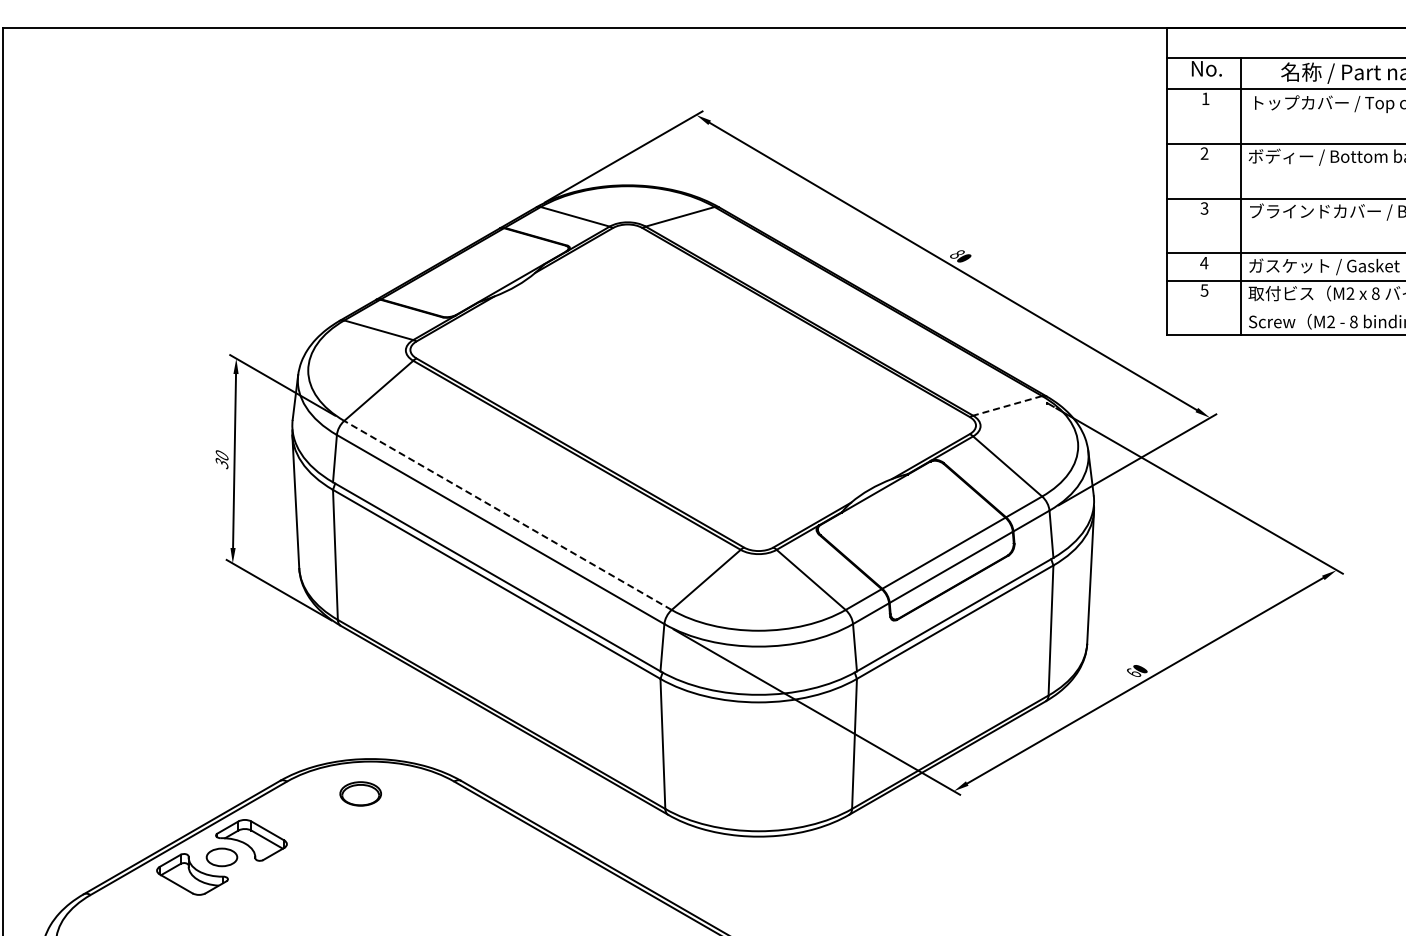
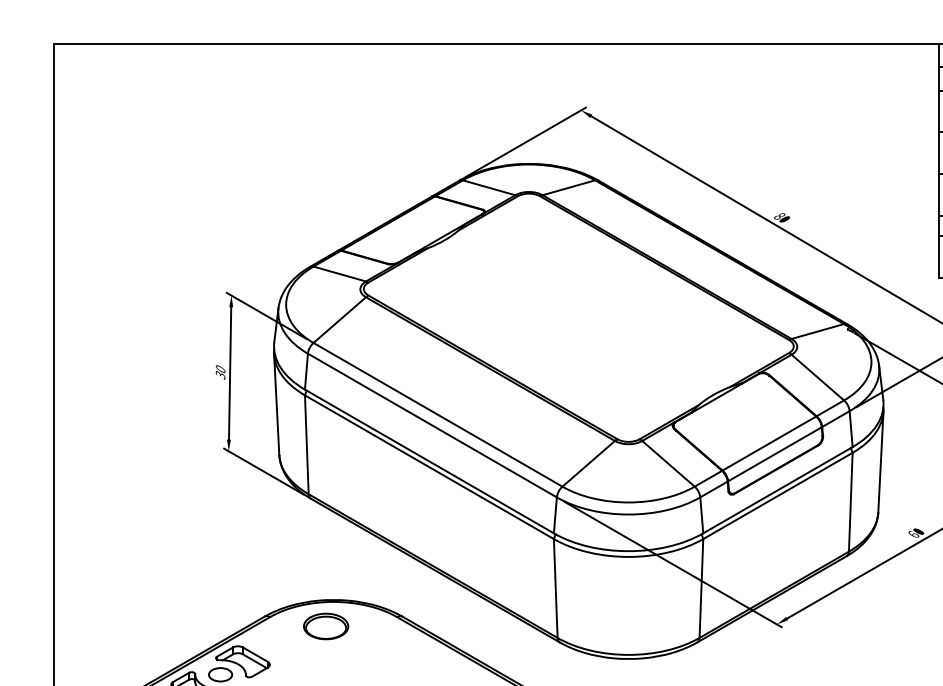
line: (1007, 405) -> (817, 331), dashed -> solid
line: (507, 515) -> (437, 414), dashed -> solid
part: (360, 793) -> (325, 626), size x1.43

